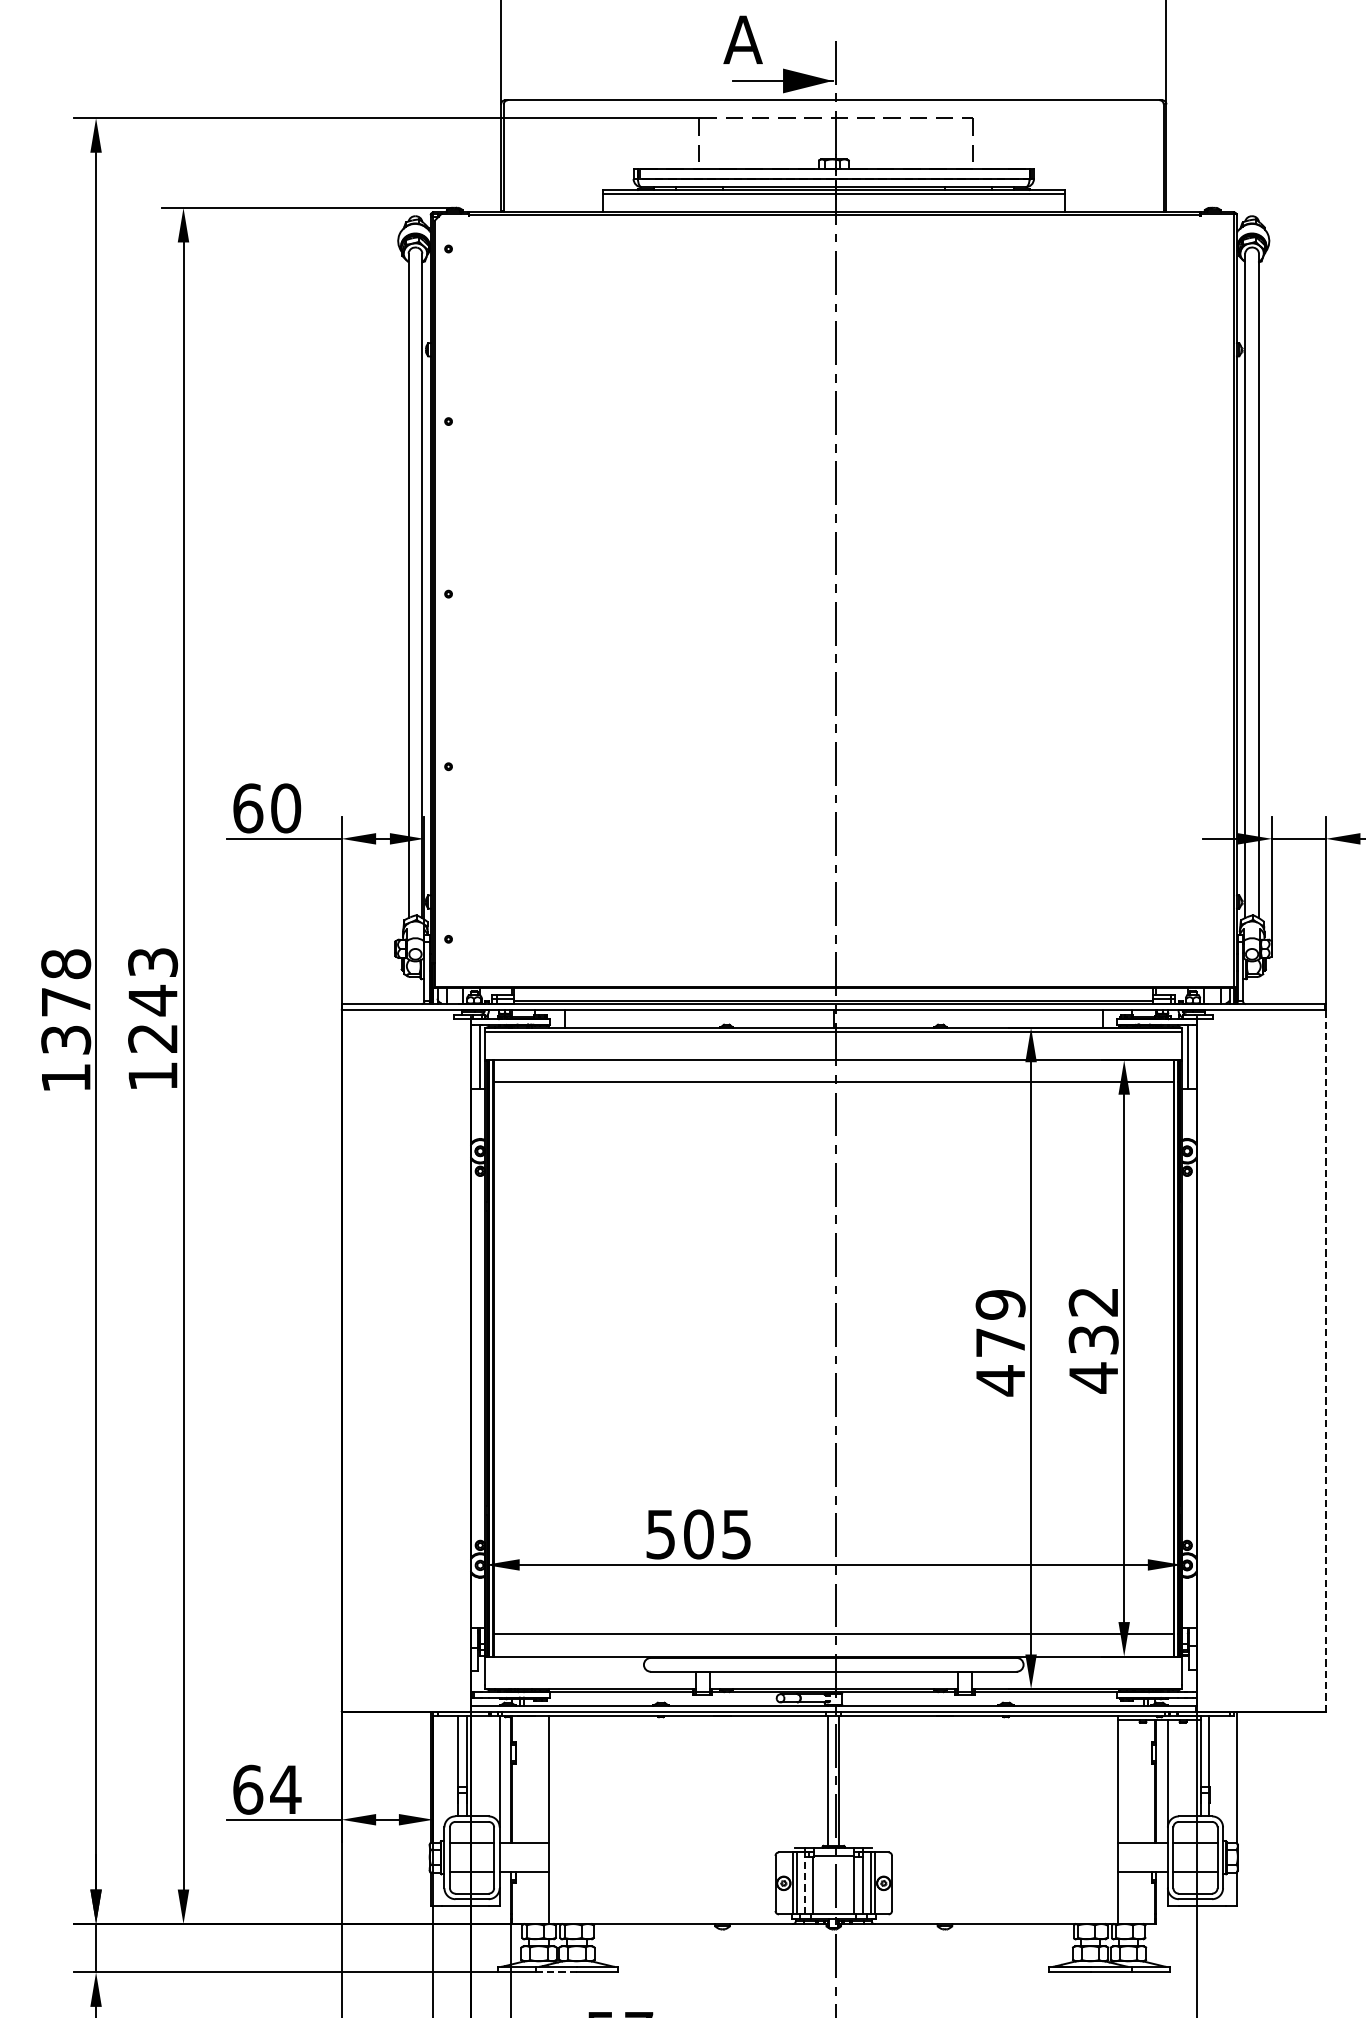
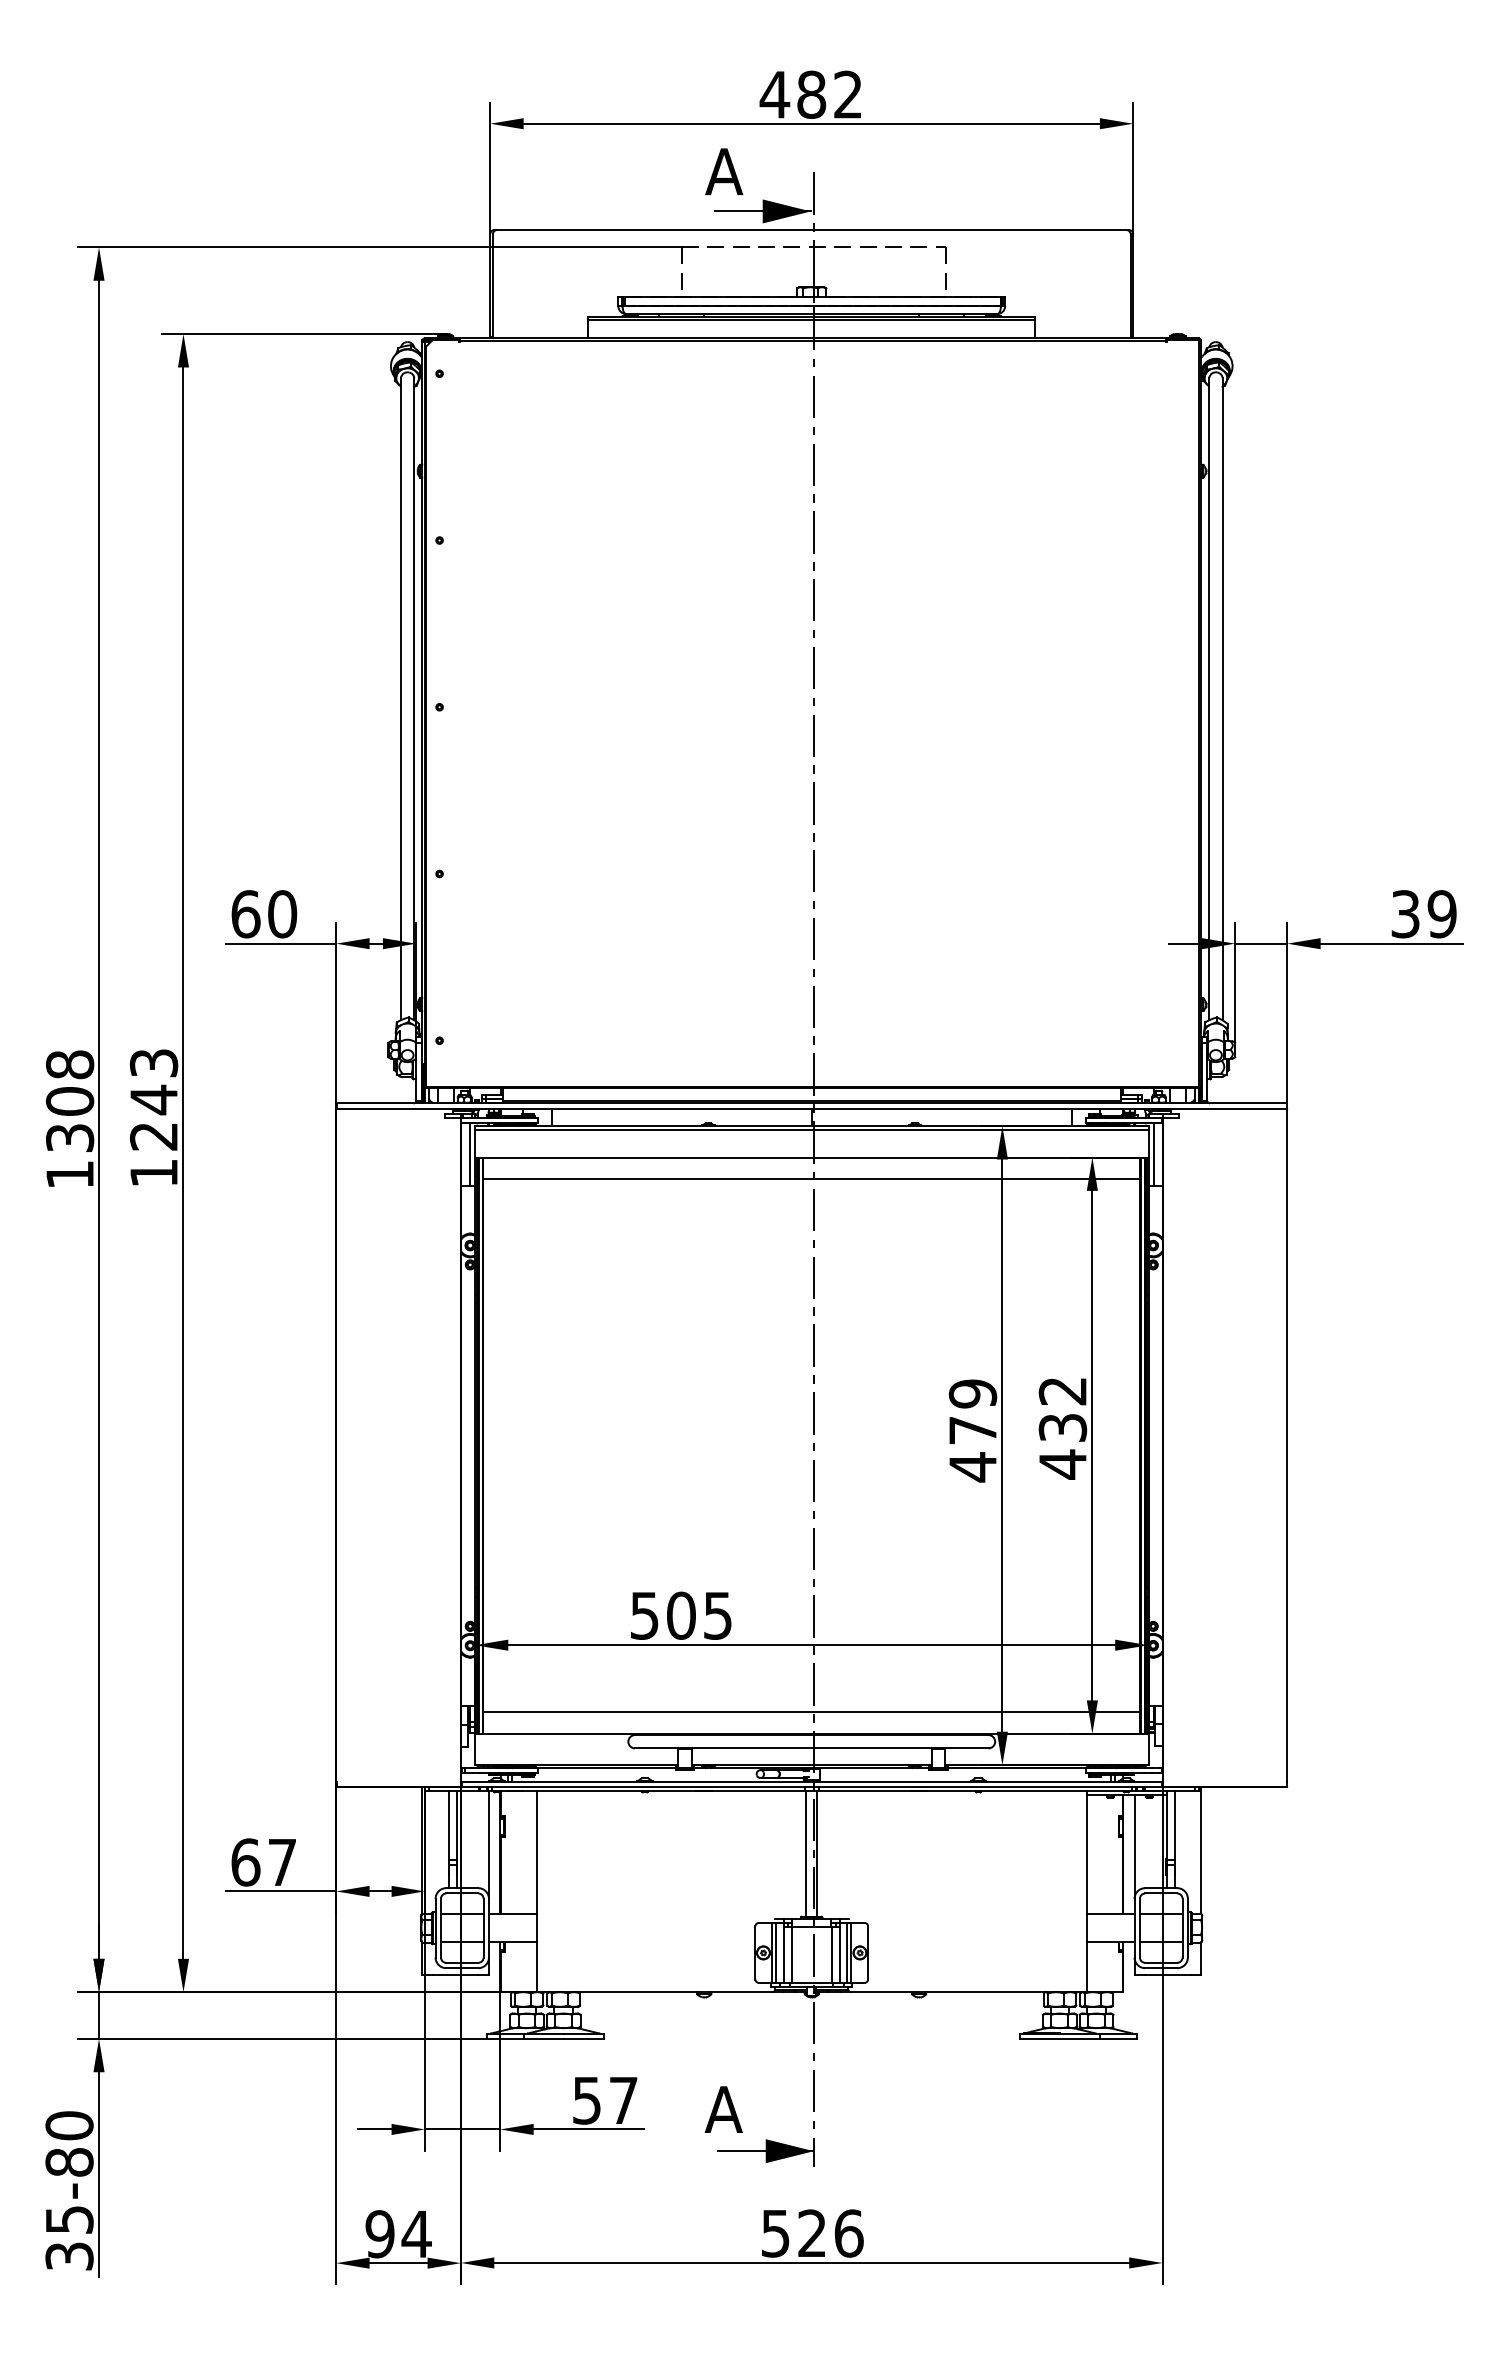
text: (66, 1002) -> (70, 1101), 1378 -> 1308
line: (1326, 1359) -> (1287, 1446), dashed -> solid
text: (285, 1789) -> (282, 1862), 64 -> 67
line: (804, 1886) -> (783, 1955), dashed -> solid
line: (557, 1971) -> (544, 2038), dashed -> solid

